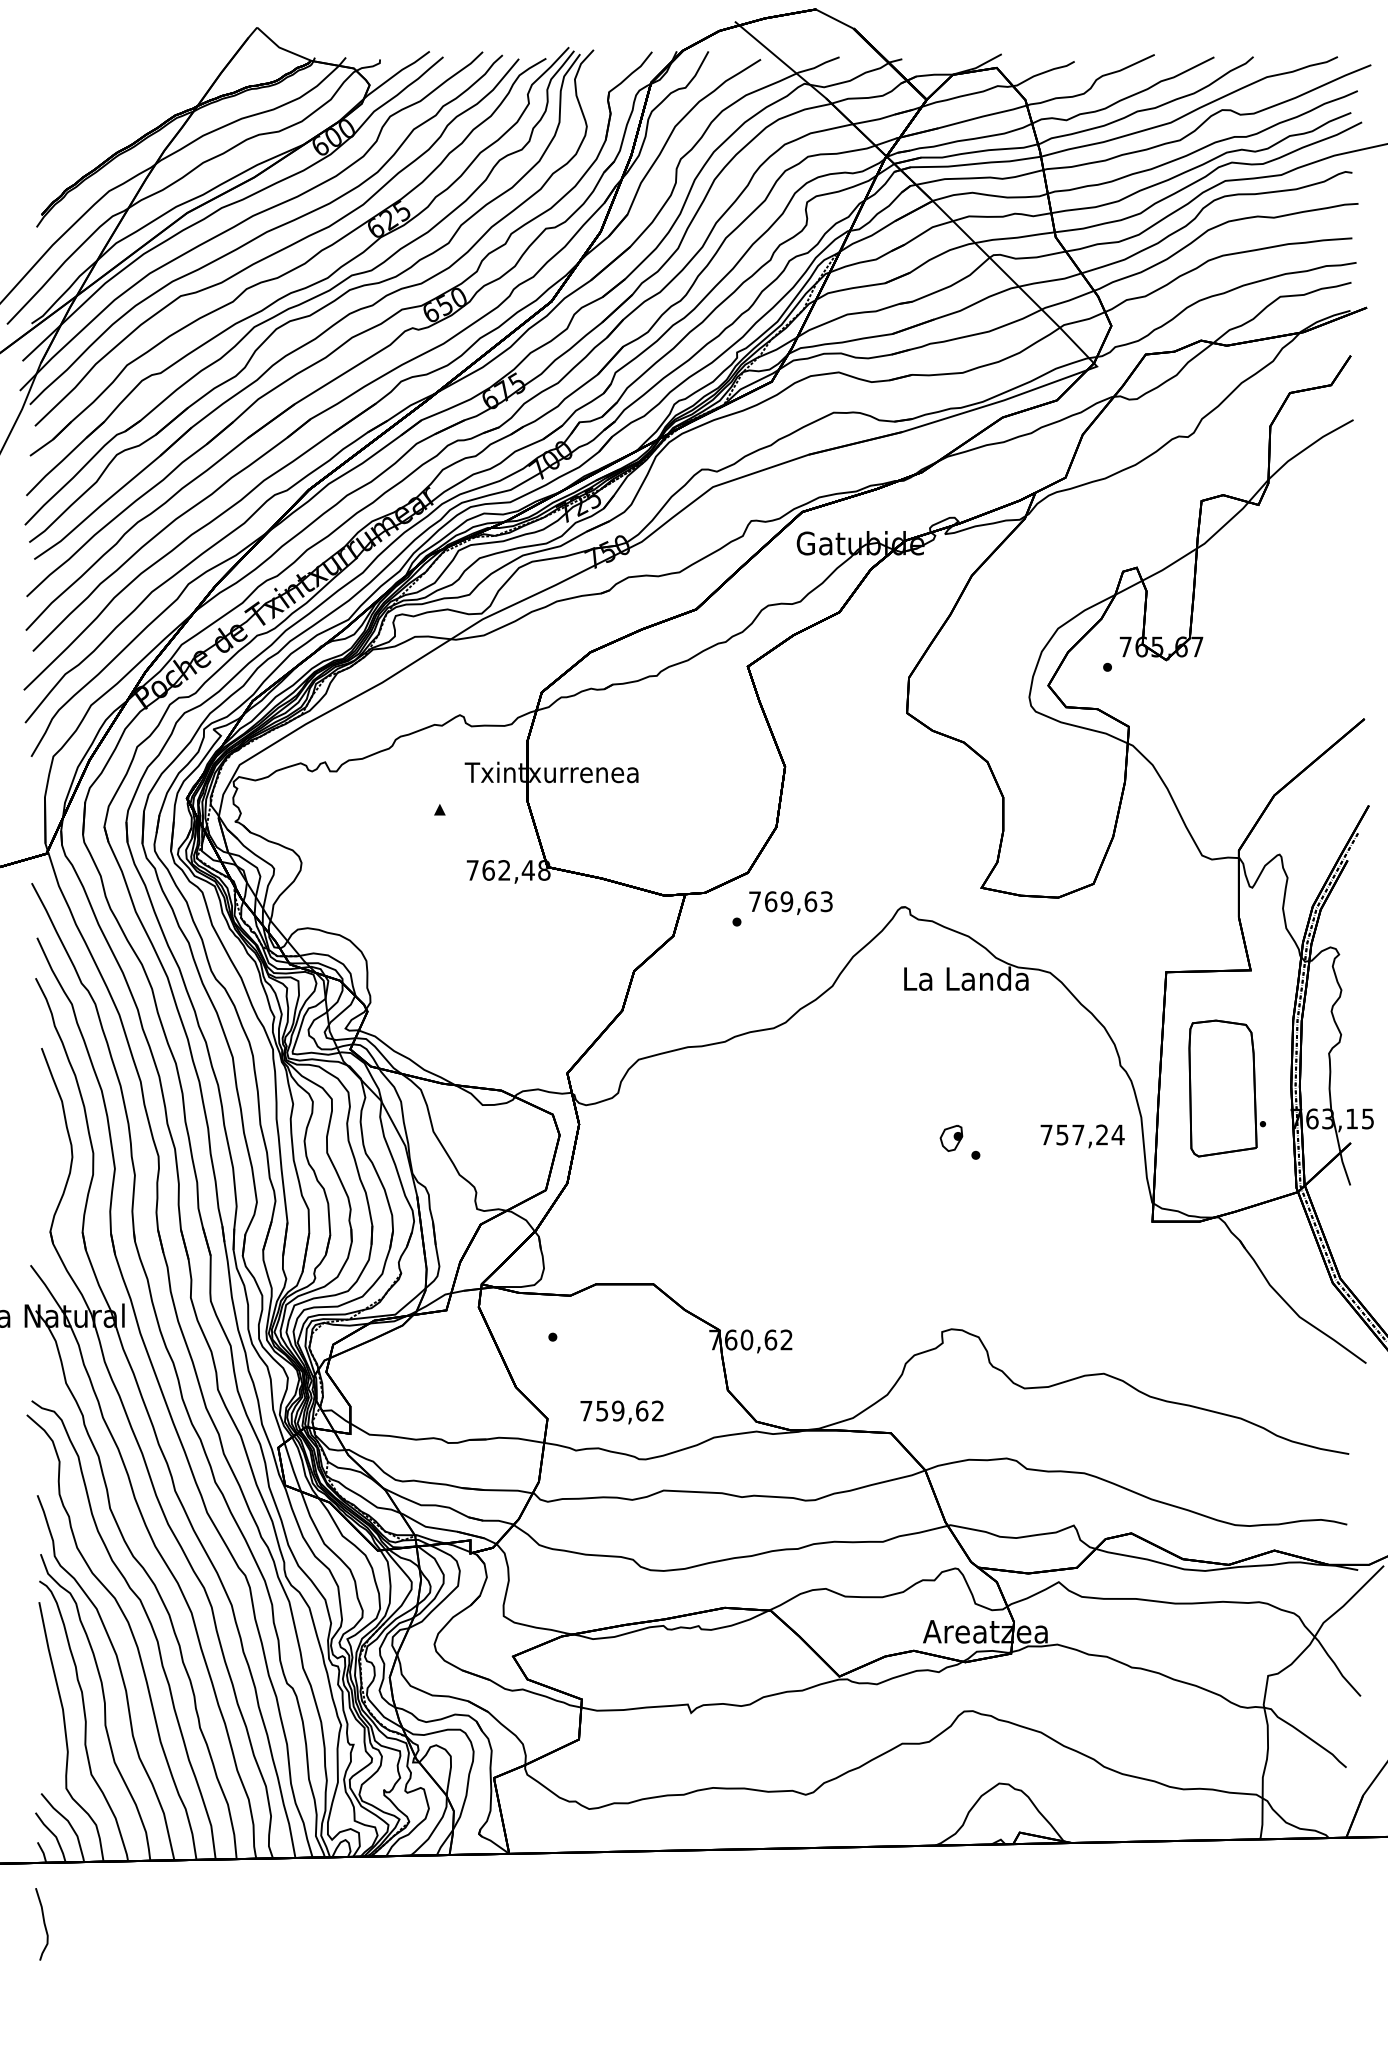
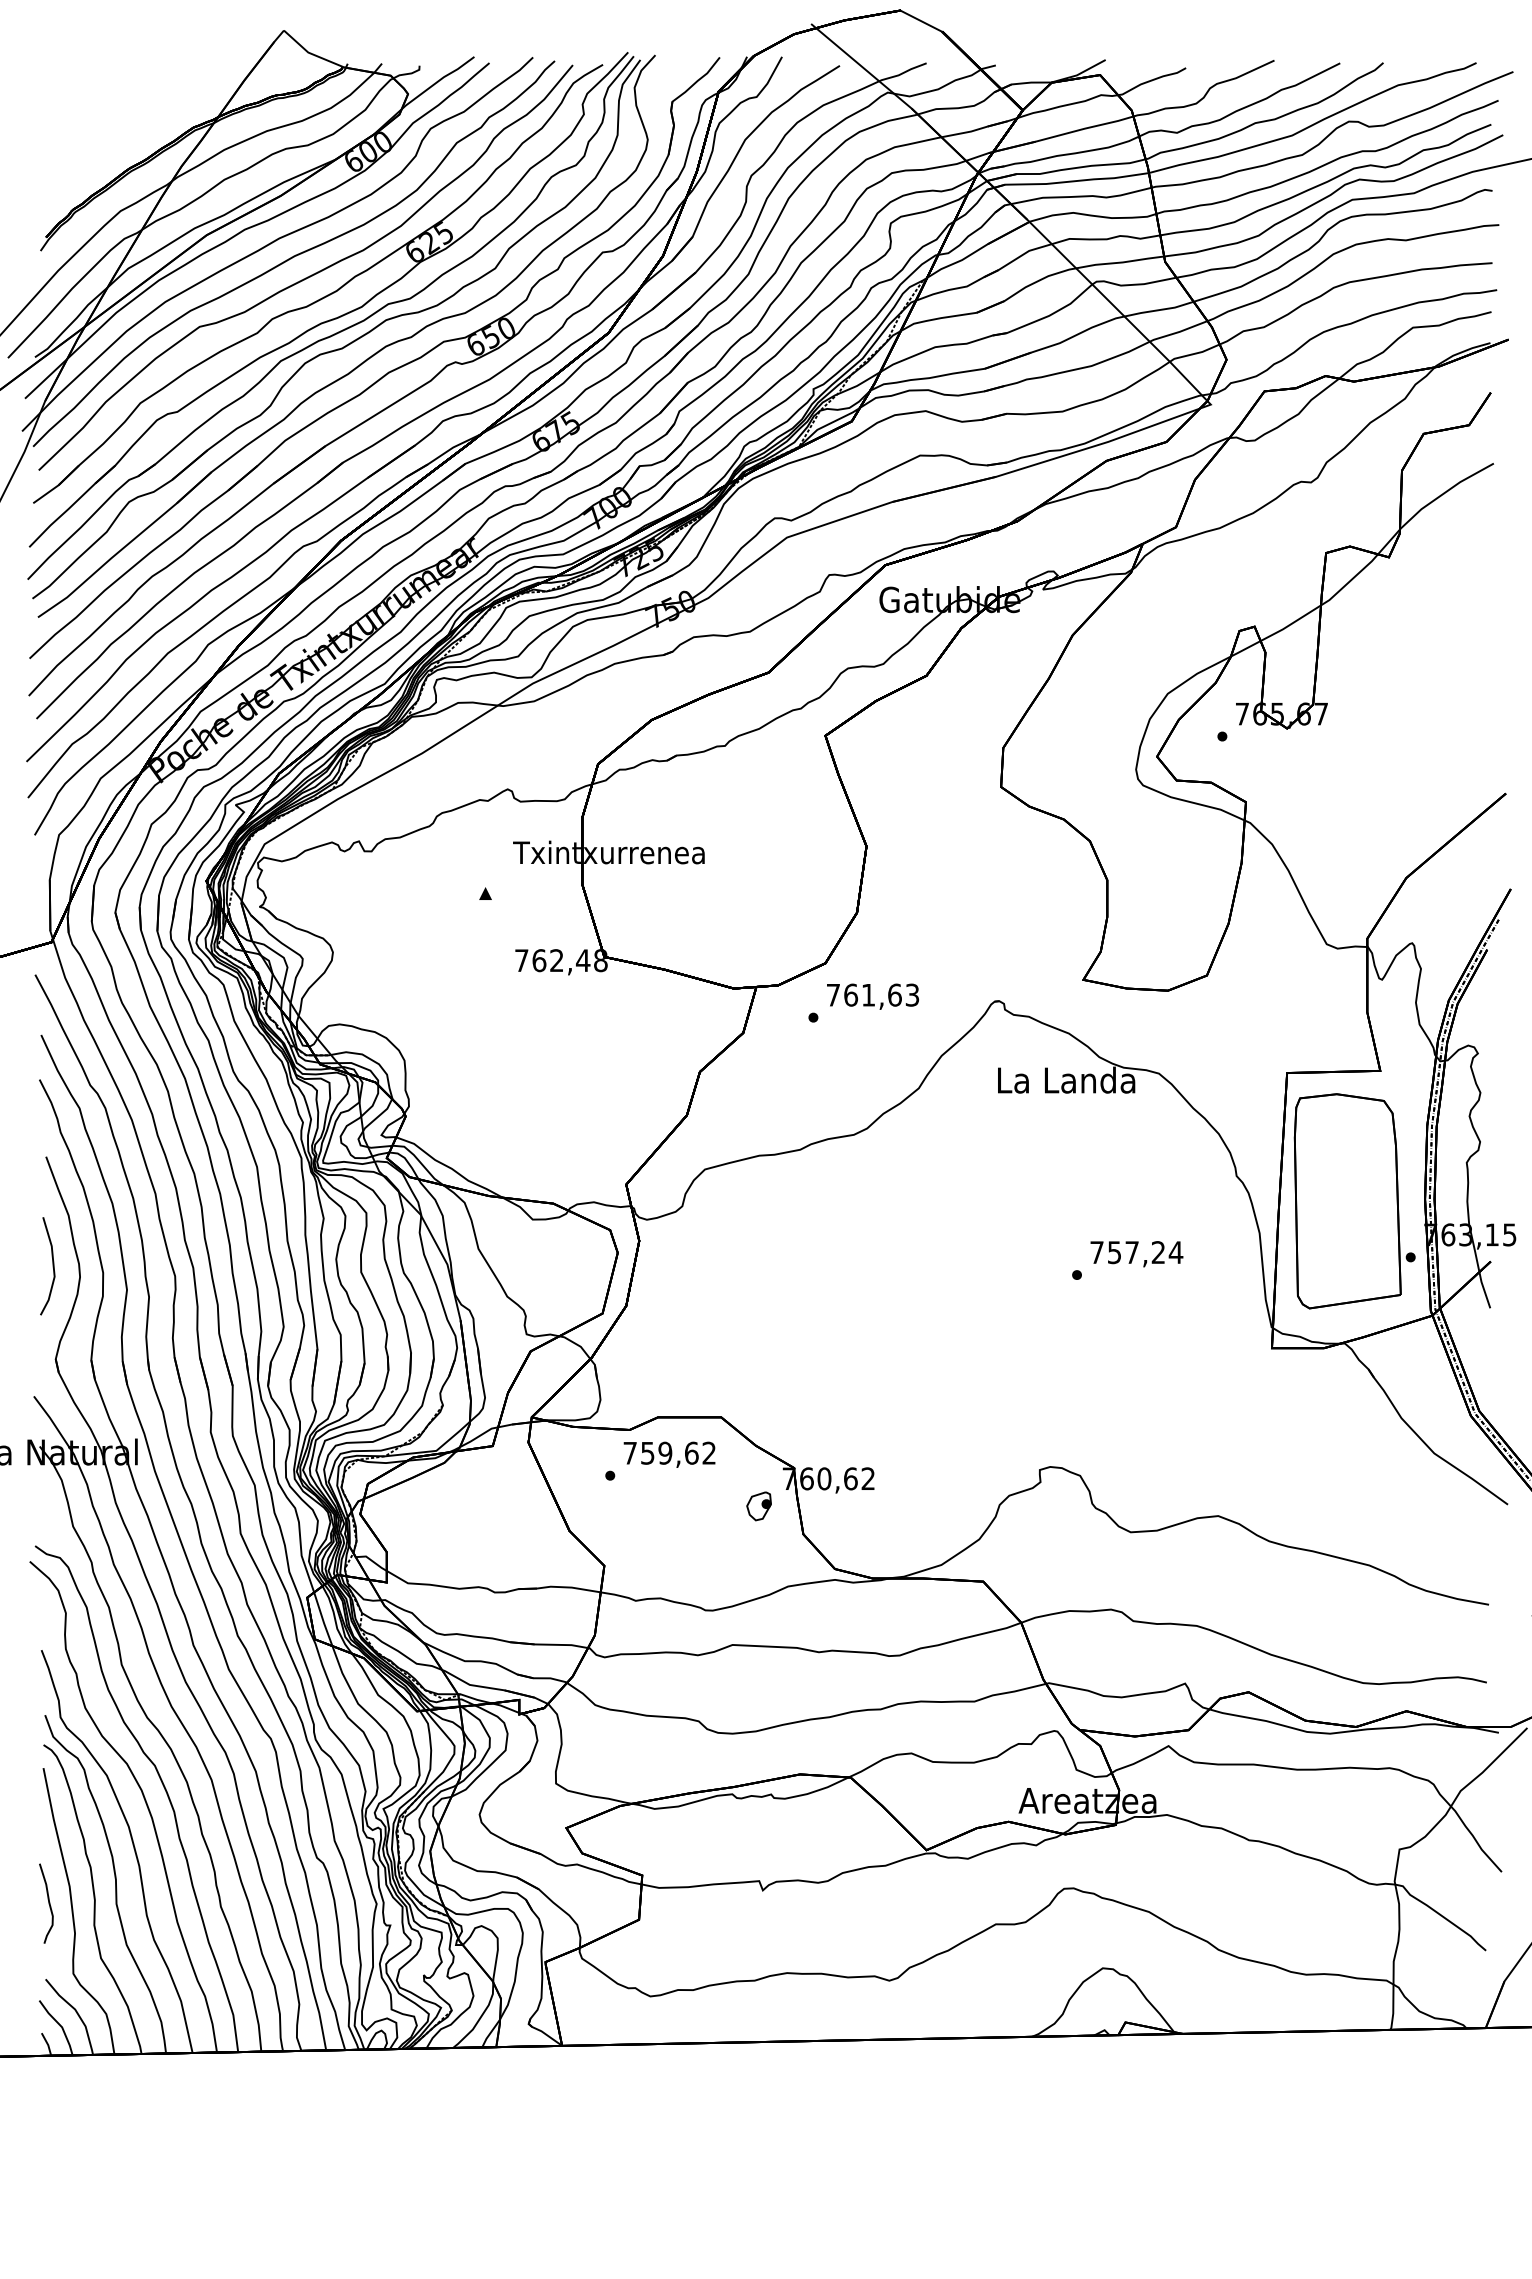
text: (786, 901) -> (868, 994), 769,63 -> 761,63
part: (1227, 1088) -> (1354, 1201), size x1.43
text: (1082, 1136) -> (1136, 1254), moved
part: (950, 1138) -> (758, 1506), moved
line: (47, 1147) -> (52, 1266), added
text: (621, 1412) -> (669, 1454), moved
curve: (43, 1924) -> (48, 1903), moved

